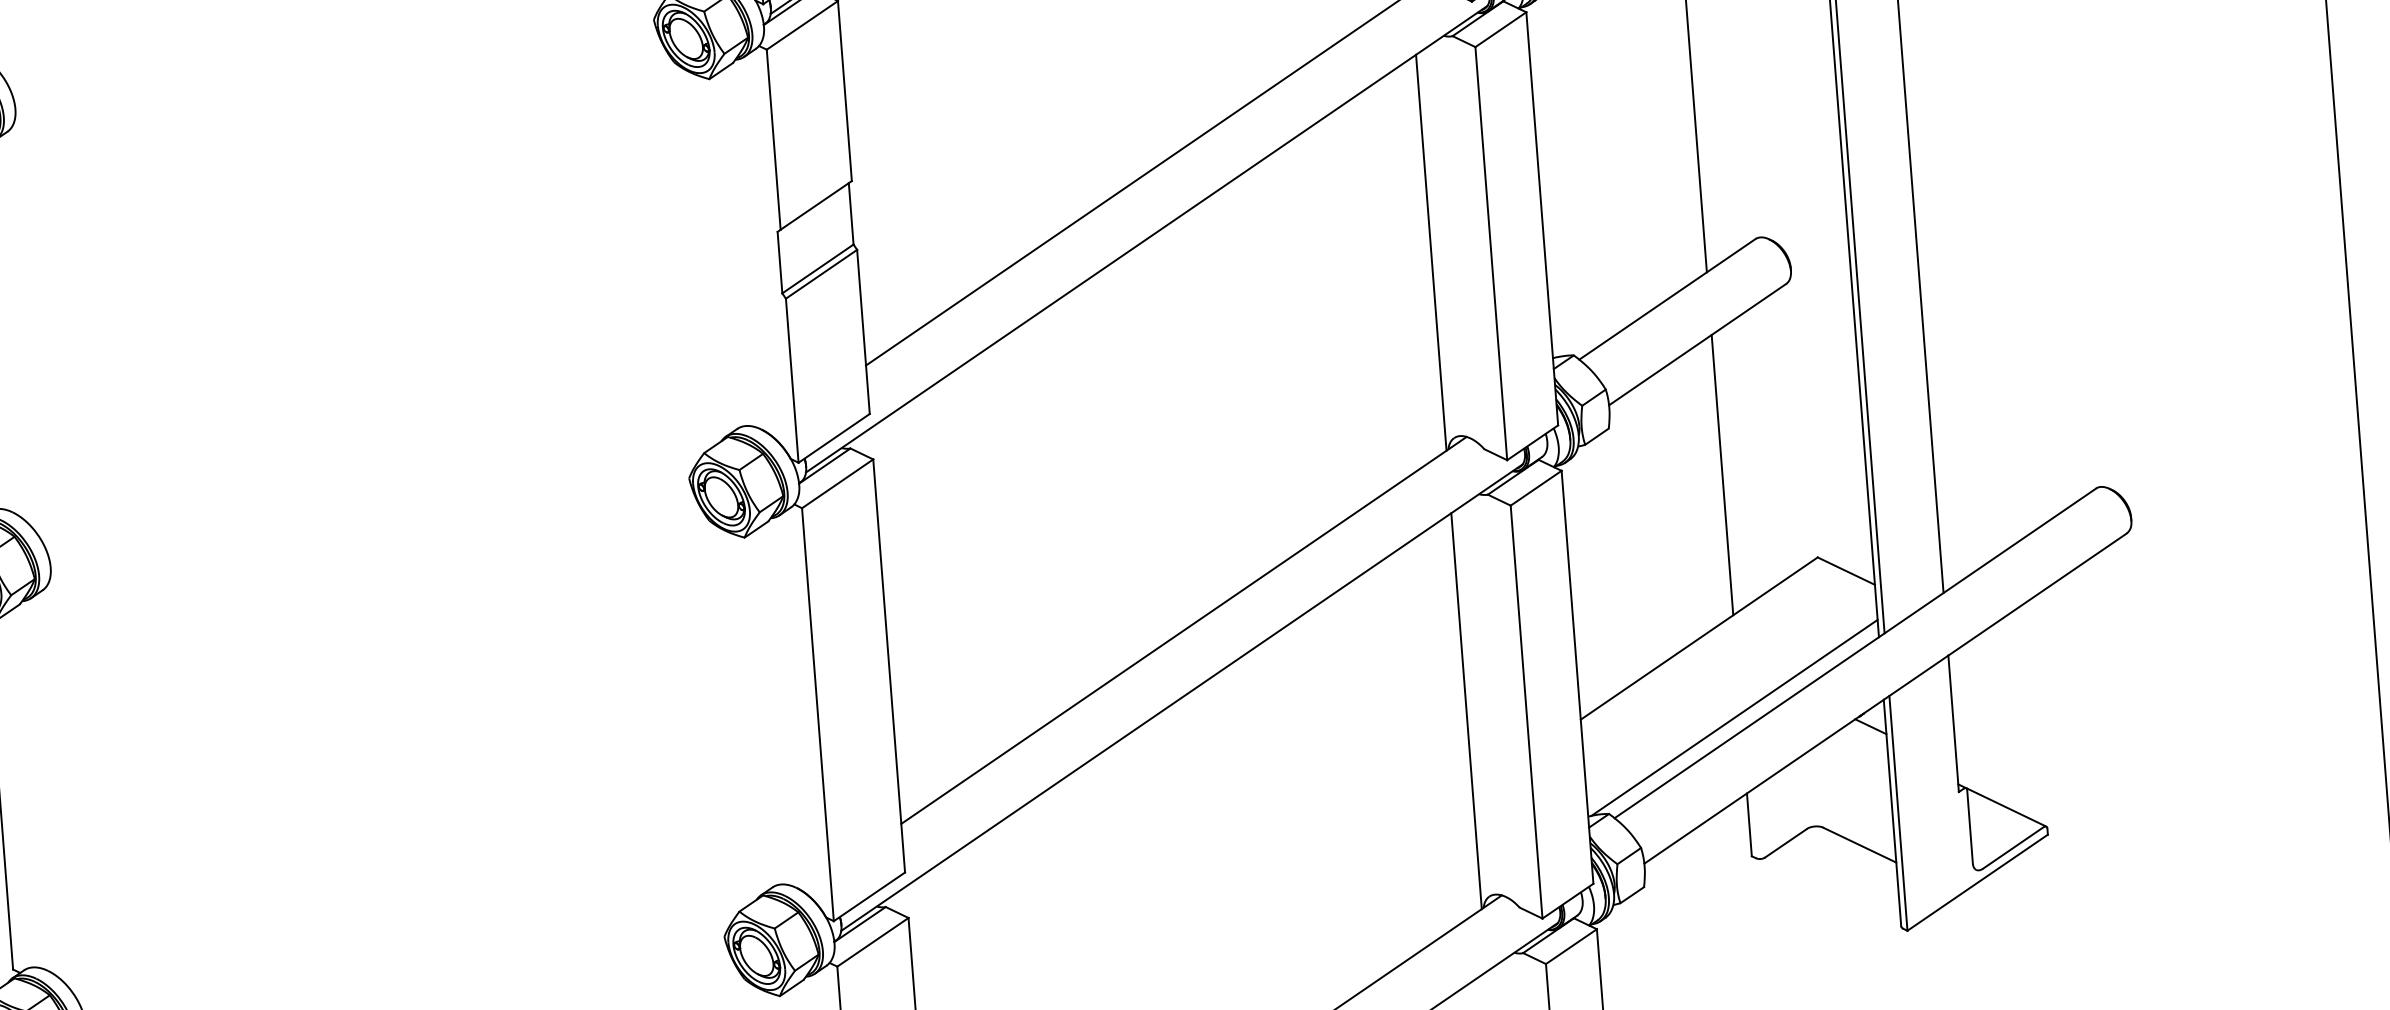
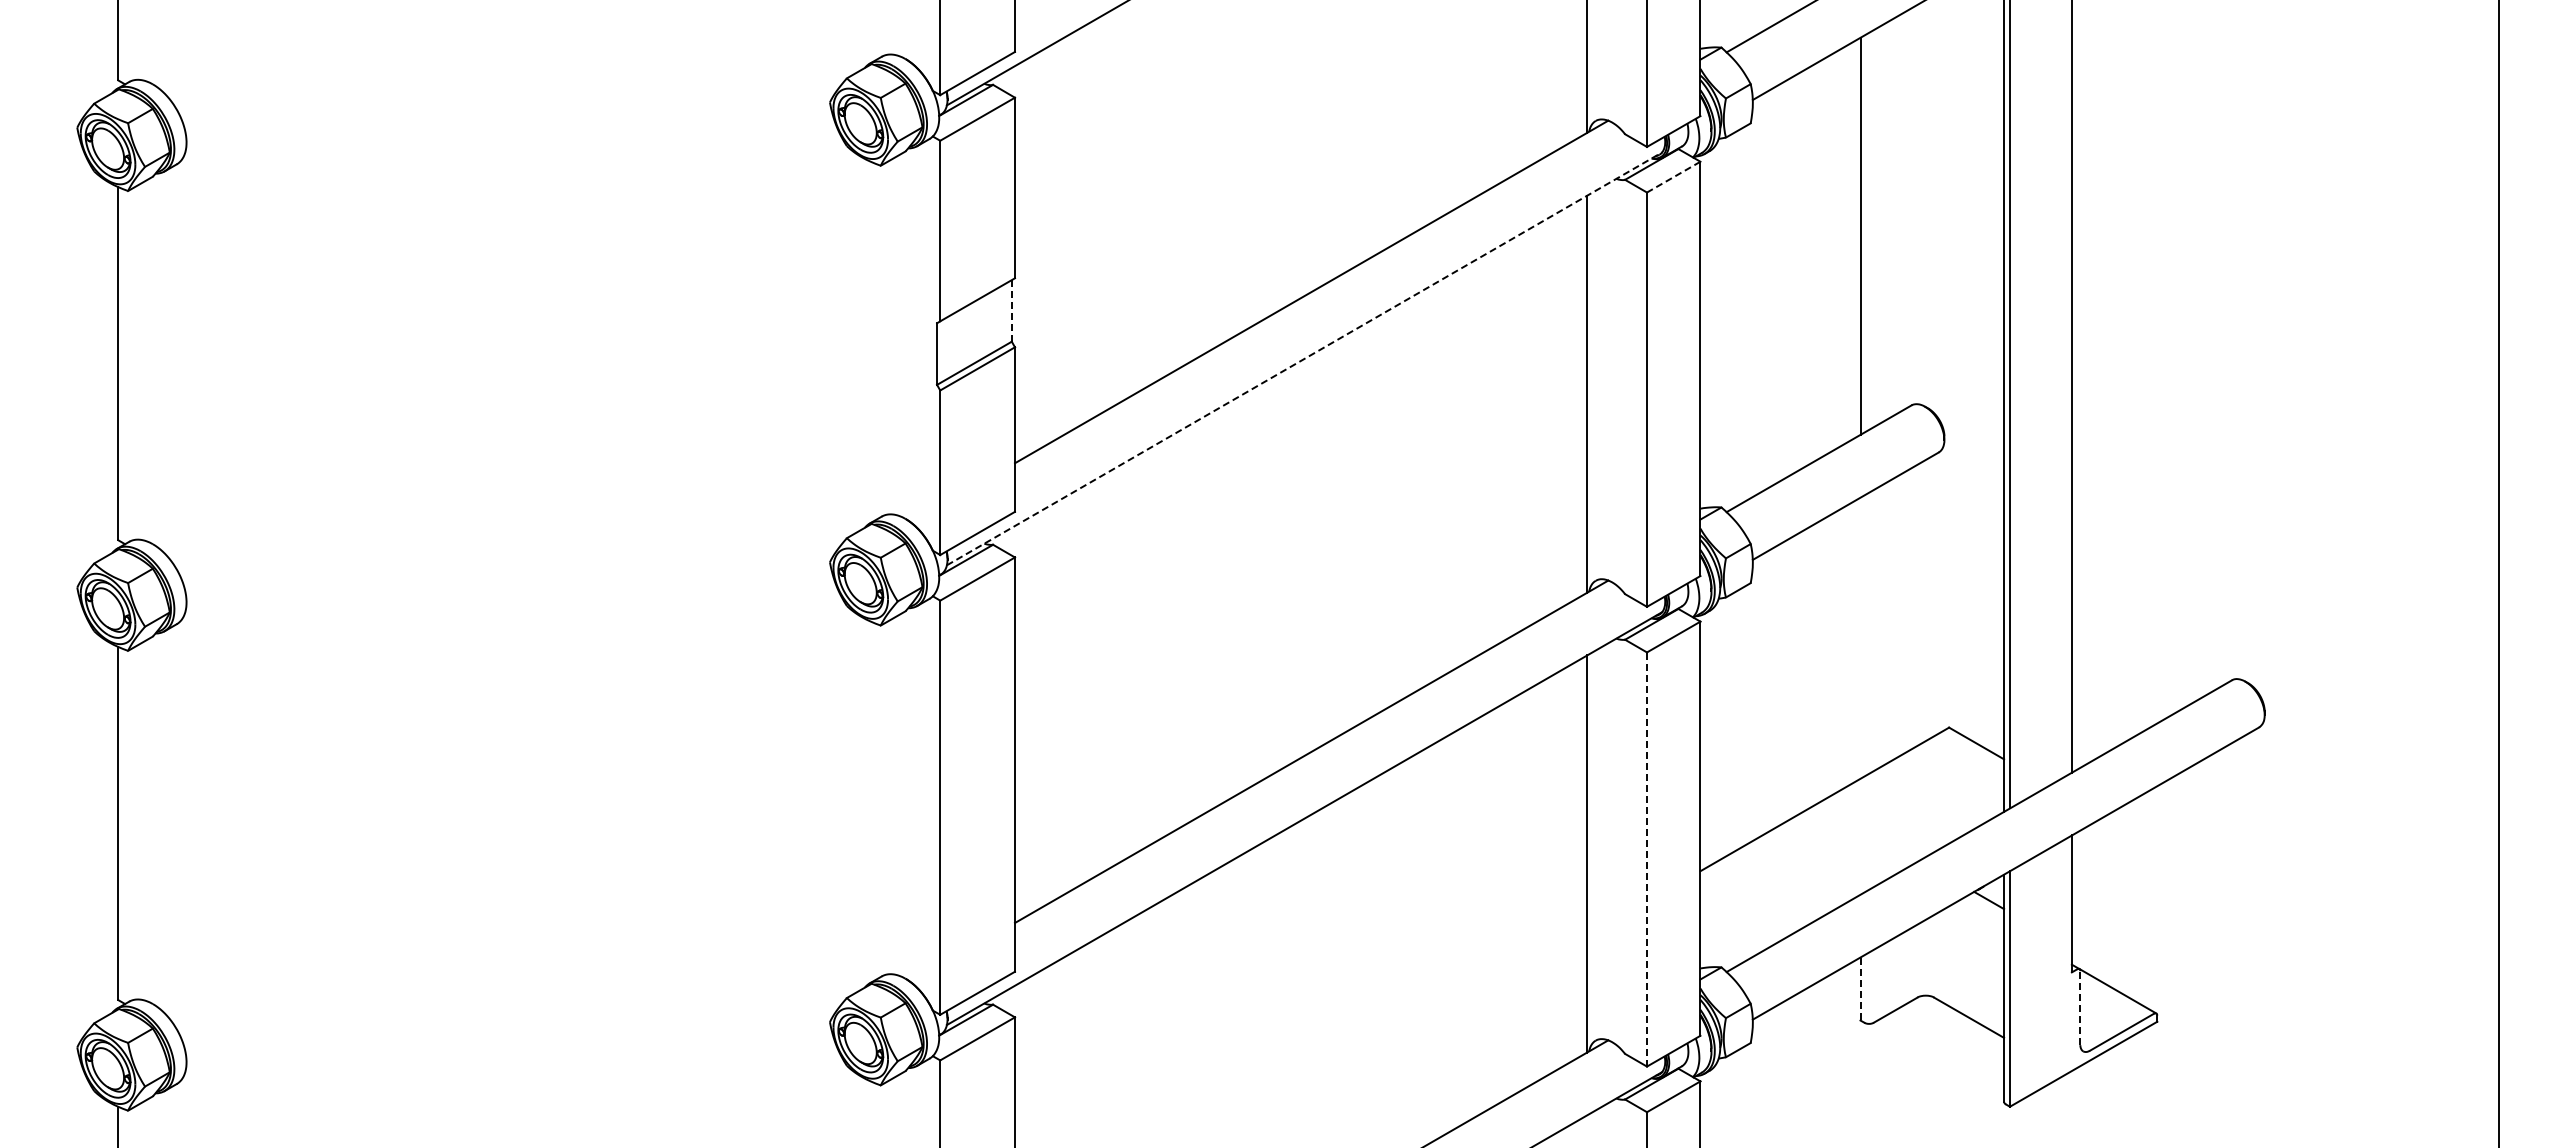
line: (1500, 30) -> (1673, 177), solid -> dashed
line: (850, 213) -> (1011, 310), solid -> dashed
line: (1146, 238) -> (1304, 358), solid -> dashed
line: (1722, 474) -> (1860, 637), removed
line: (1527, 712) -> (1647, 859), solid -> dashed
line: (1734, 718) -> (1853, 881), removed
line: (1749, 825) -> (1860, 989), solid -> dashed
line: (1970, 827) -> (2080, 1008), solid -> dashed

